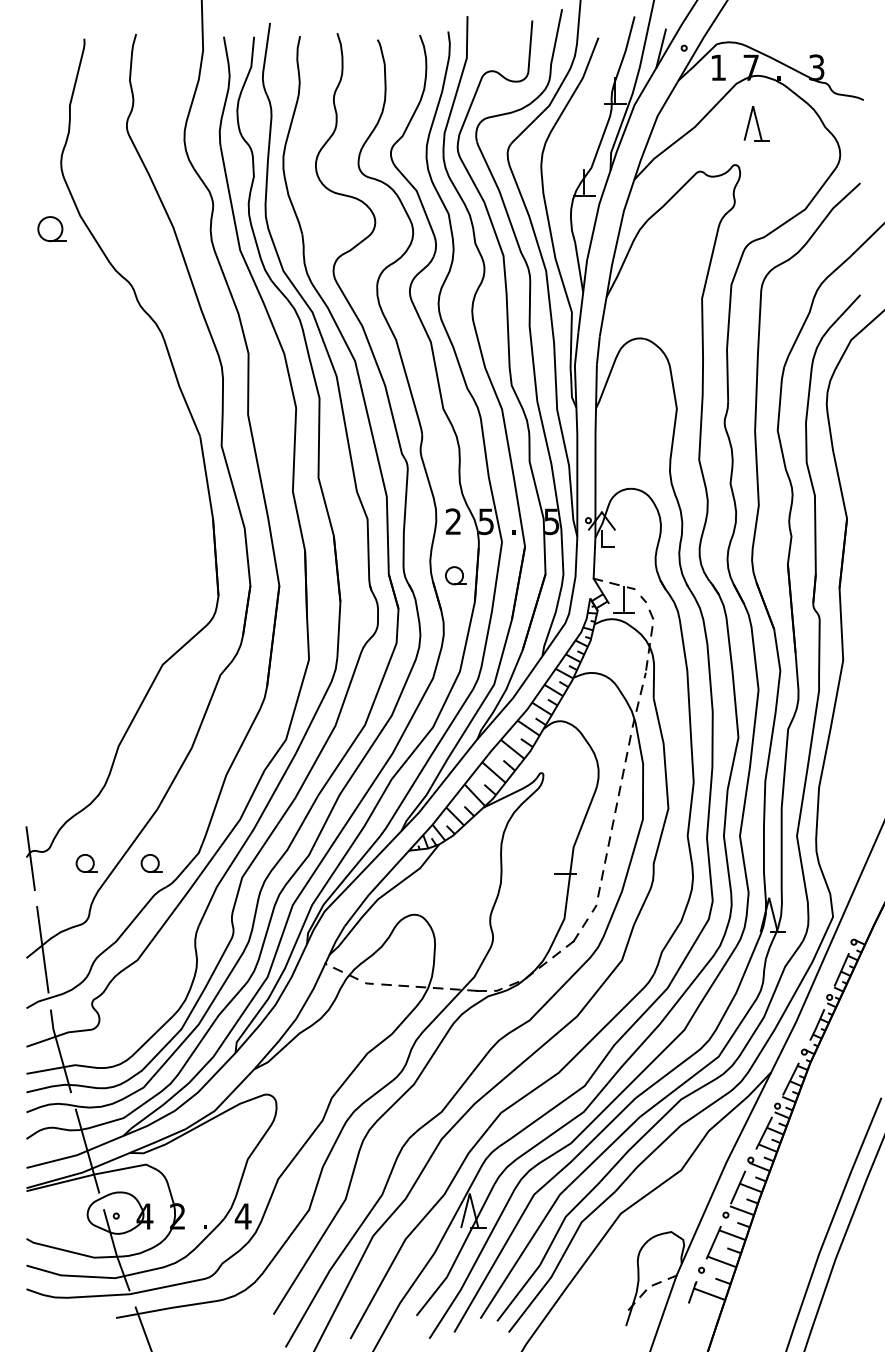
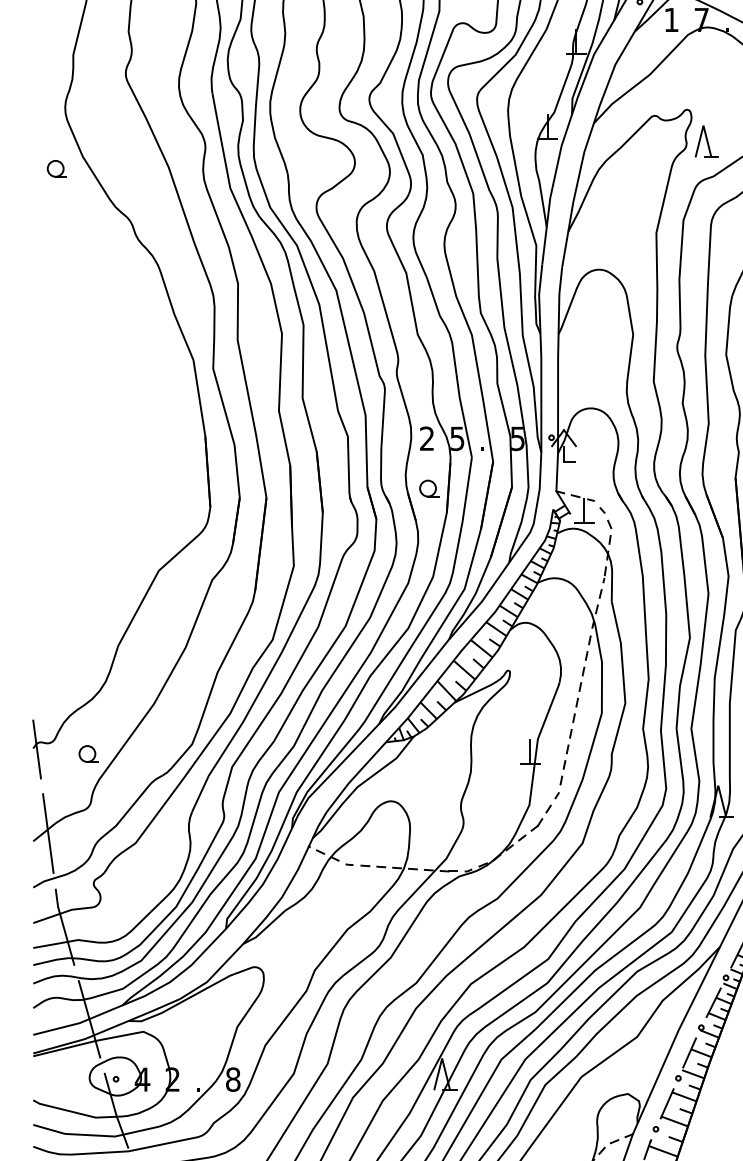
part: (756, 123) -> (706, 141), moved
part: (51, 228) -> (56, 168), size x0.71
line: (565, 860) -> (530, 751), added
part: (151, 863) -> (148, 754), removed
text: (242, 1216) -> (232, 1079), 4 -> 8

